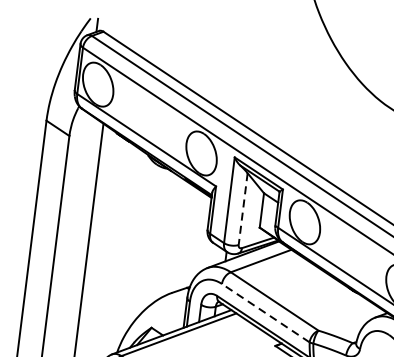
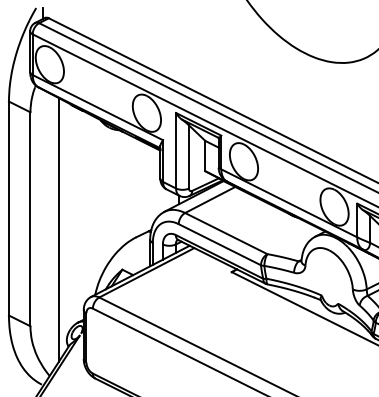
line: (242, 208) -> (188, 156), dashed -> solid
line: (265, 312) -> (219, 244), dashed -> solid

